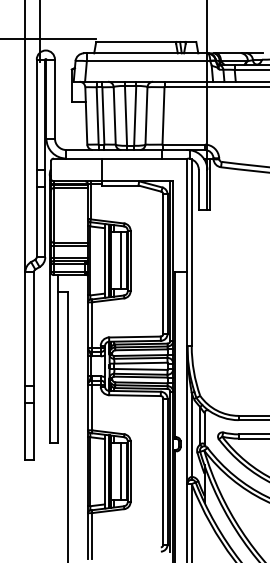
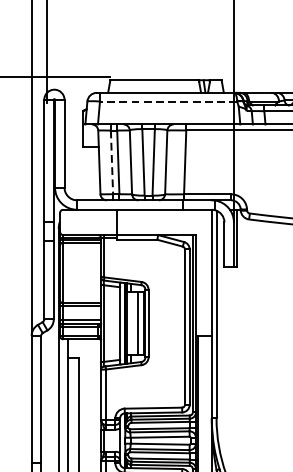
line: (148, 61) -> (168, 101), solid -> dashed
line: (97, 115) -> (111, 161), solid -> dashed

